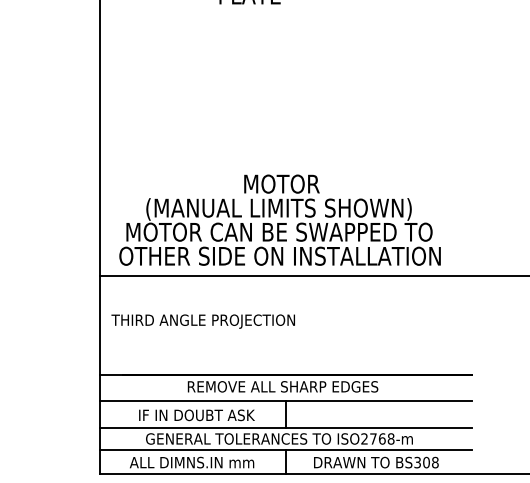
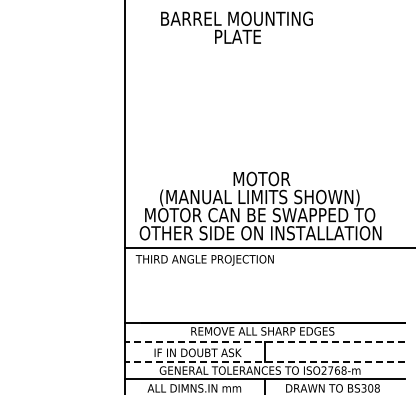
text: (202, 321) -> (204, 260), moved
line: (286, 401) -> (265, 342), solid -> dashed
line: (286, 428) -> (265, 362), solid -> dashed

